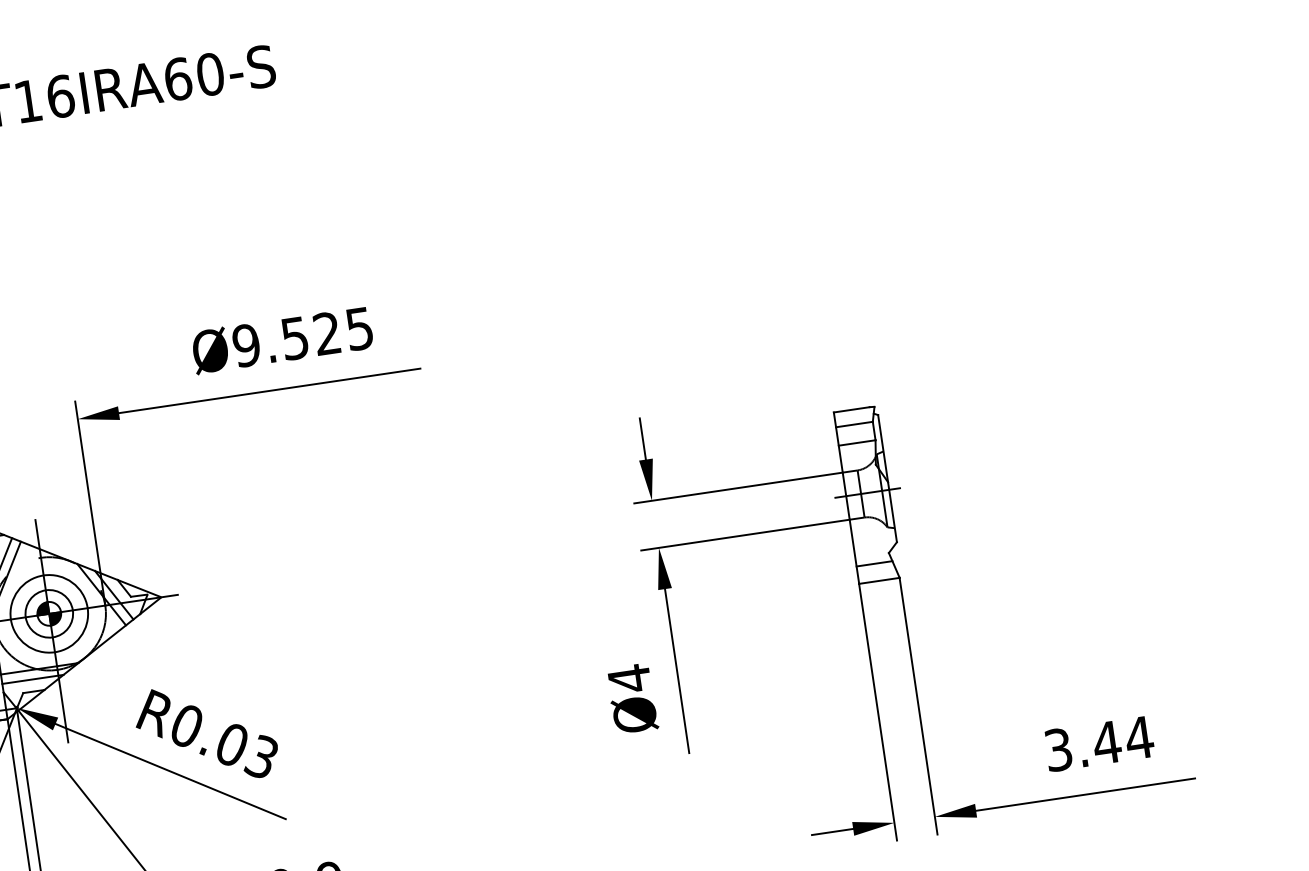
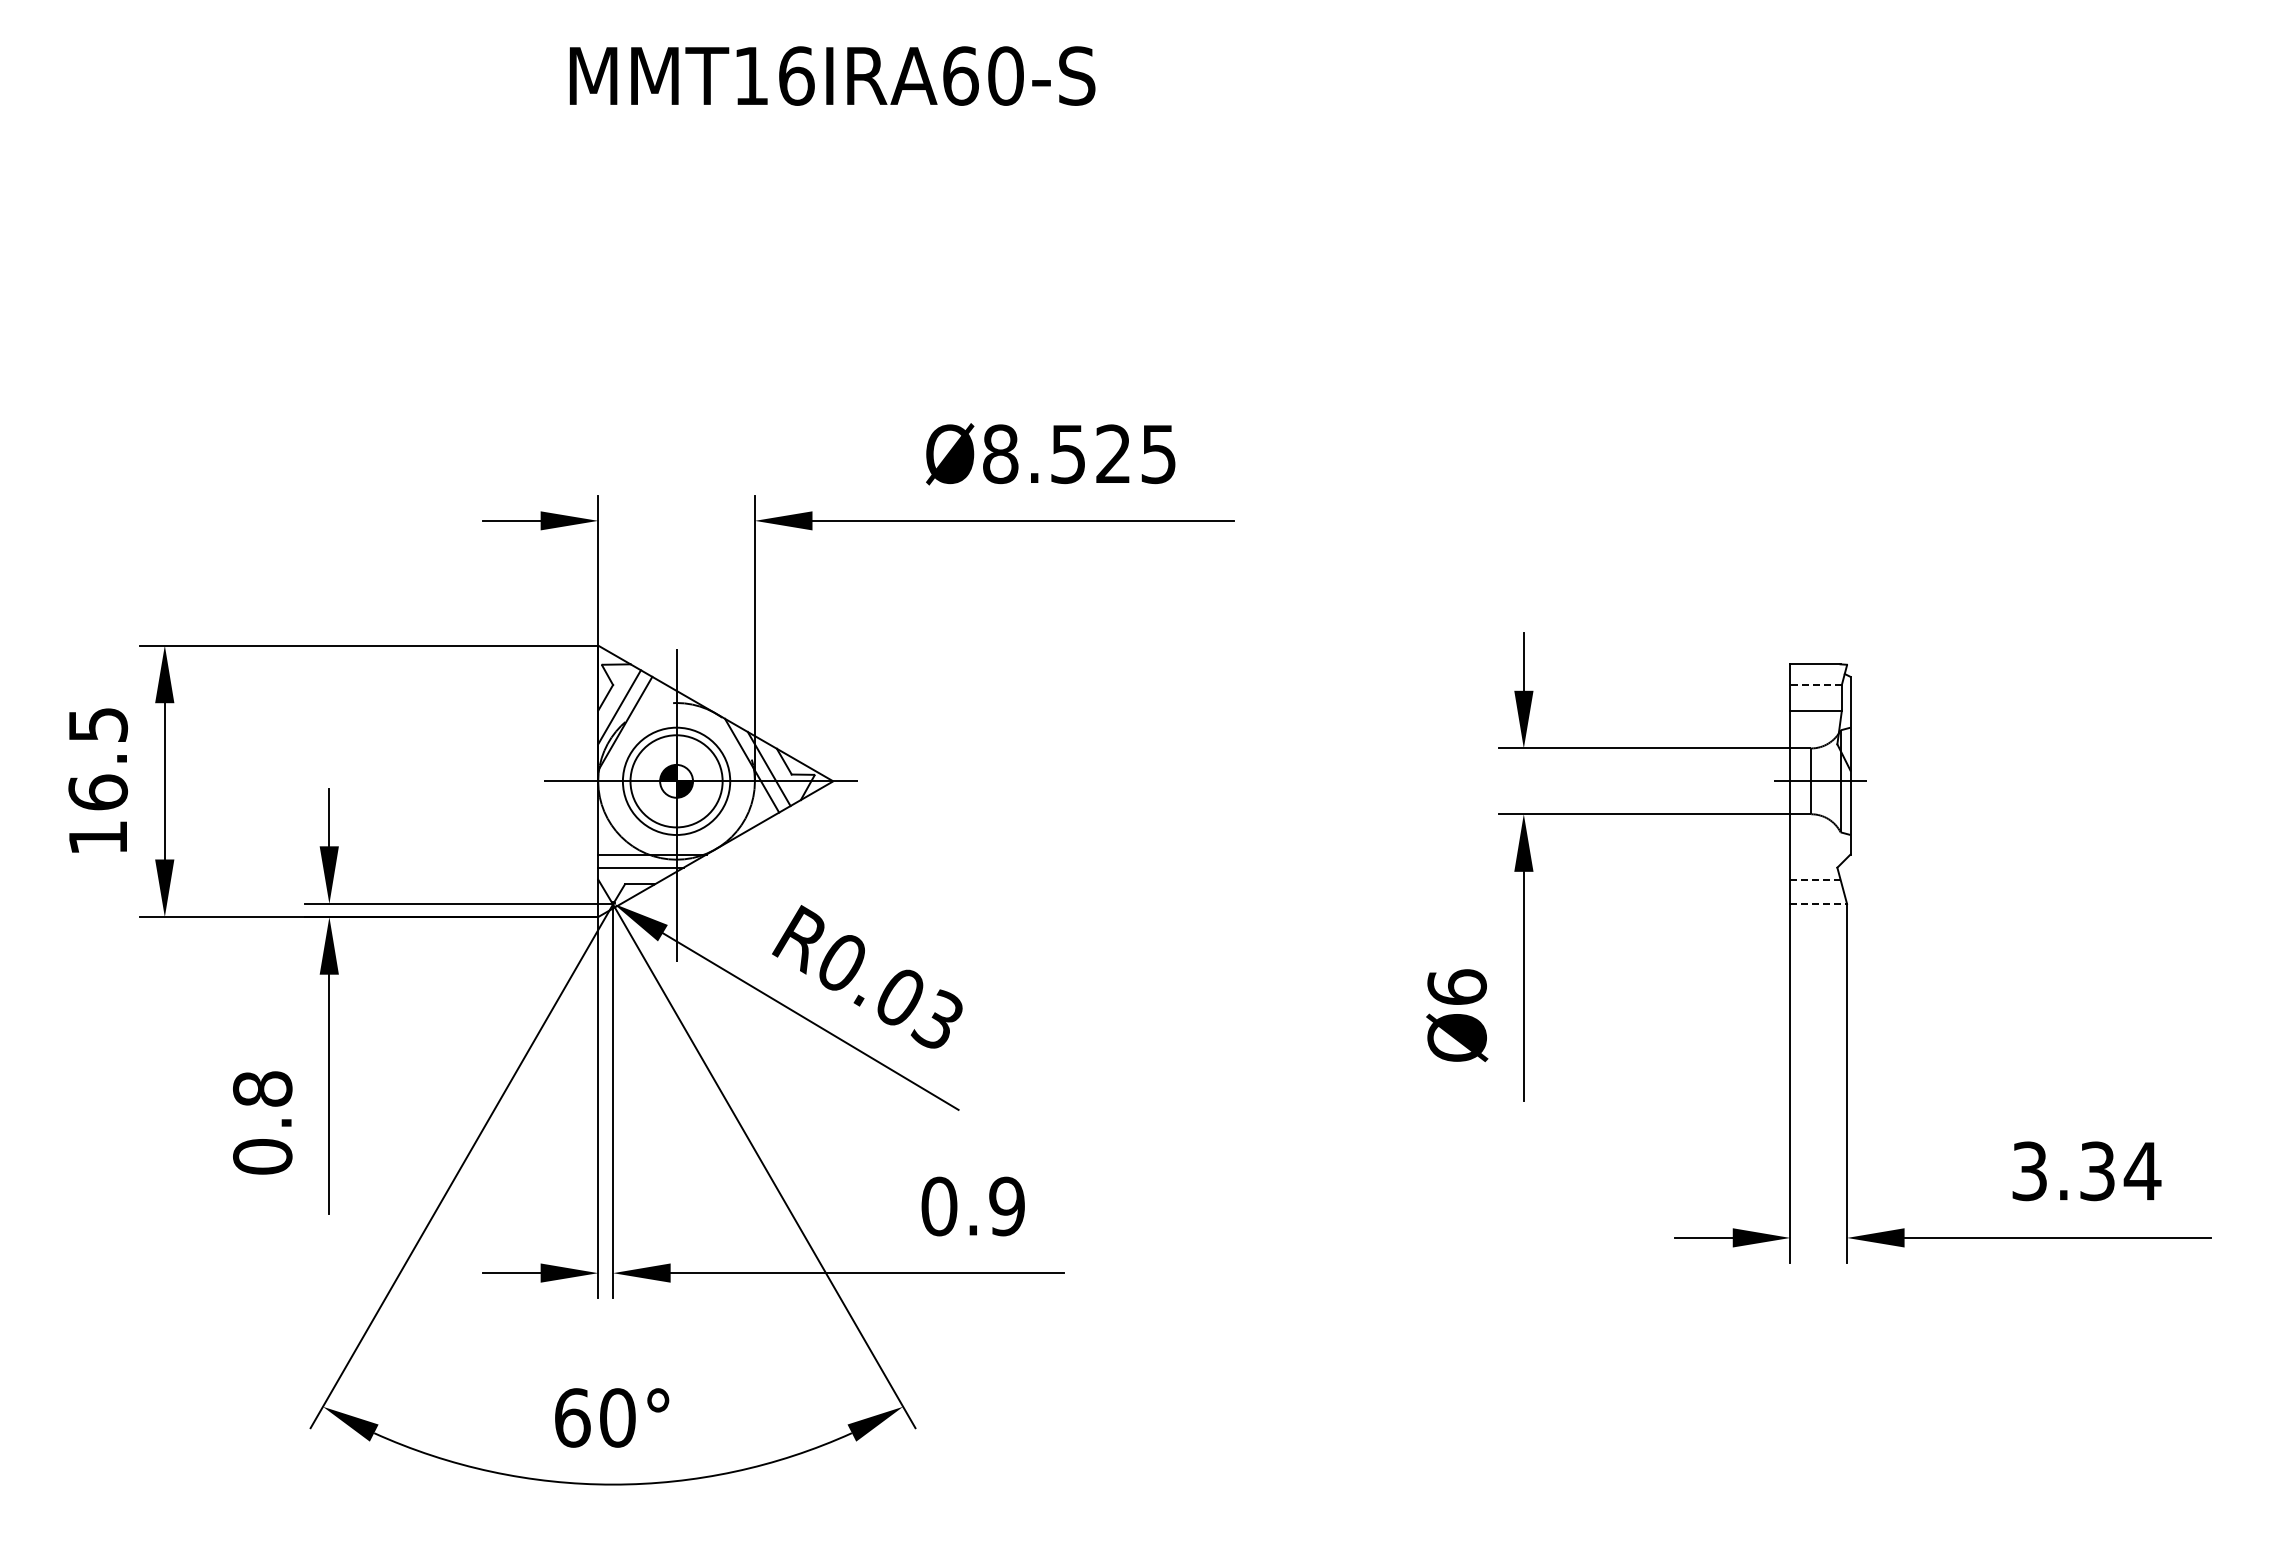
text: (246, 345) -> (1000, 454), Ø9.525 -> Ø8.525
line: (854, 424) -> (1816, 685), solid -> dashed
line: (874, 563) -> (1815, 879), solid -> dashed
line: (879, 580) -> (1819, 903), solid -> dashed
circle: (49, 613) -> (676, 781), size x1.4
text: (629, 678) -> (1456, 987), Ø4 -> Ø6
text: (1107, 742) -> (2097, 1171), 3.44 -> 3.34

